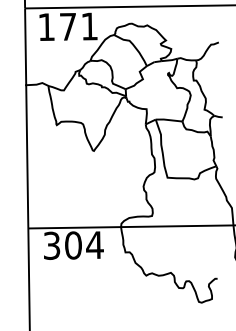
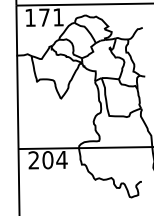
text: (51, 246) -> (33, 160), 304 -> 204

